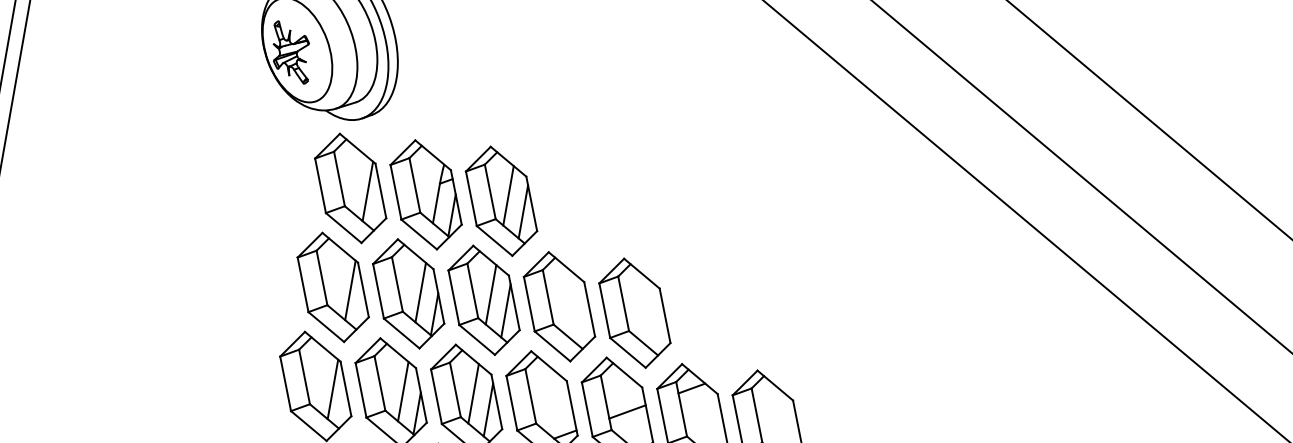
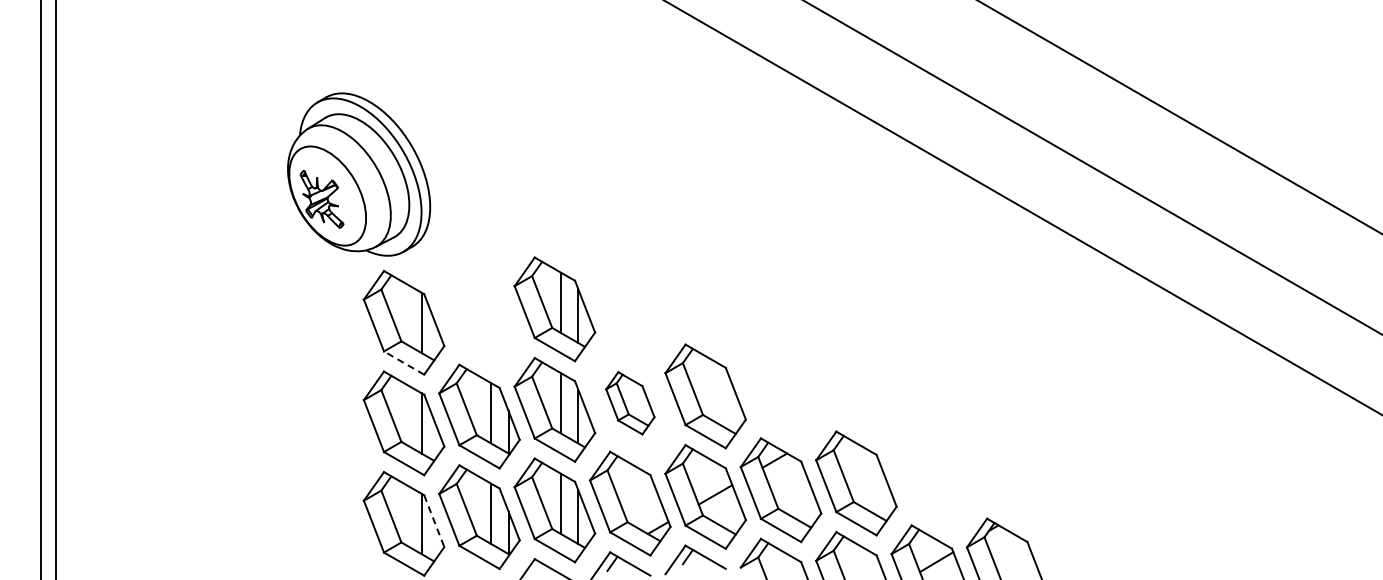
part: (426, 195) -> (479, 316), removed
line: (343, 227) -> (403, 362), solid -> dashed
part: (559, 307) -> (630, 403), size x0.6
line: (346, 389) -> (434, 521), solid -> dashed

